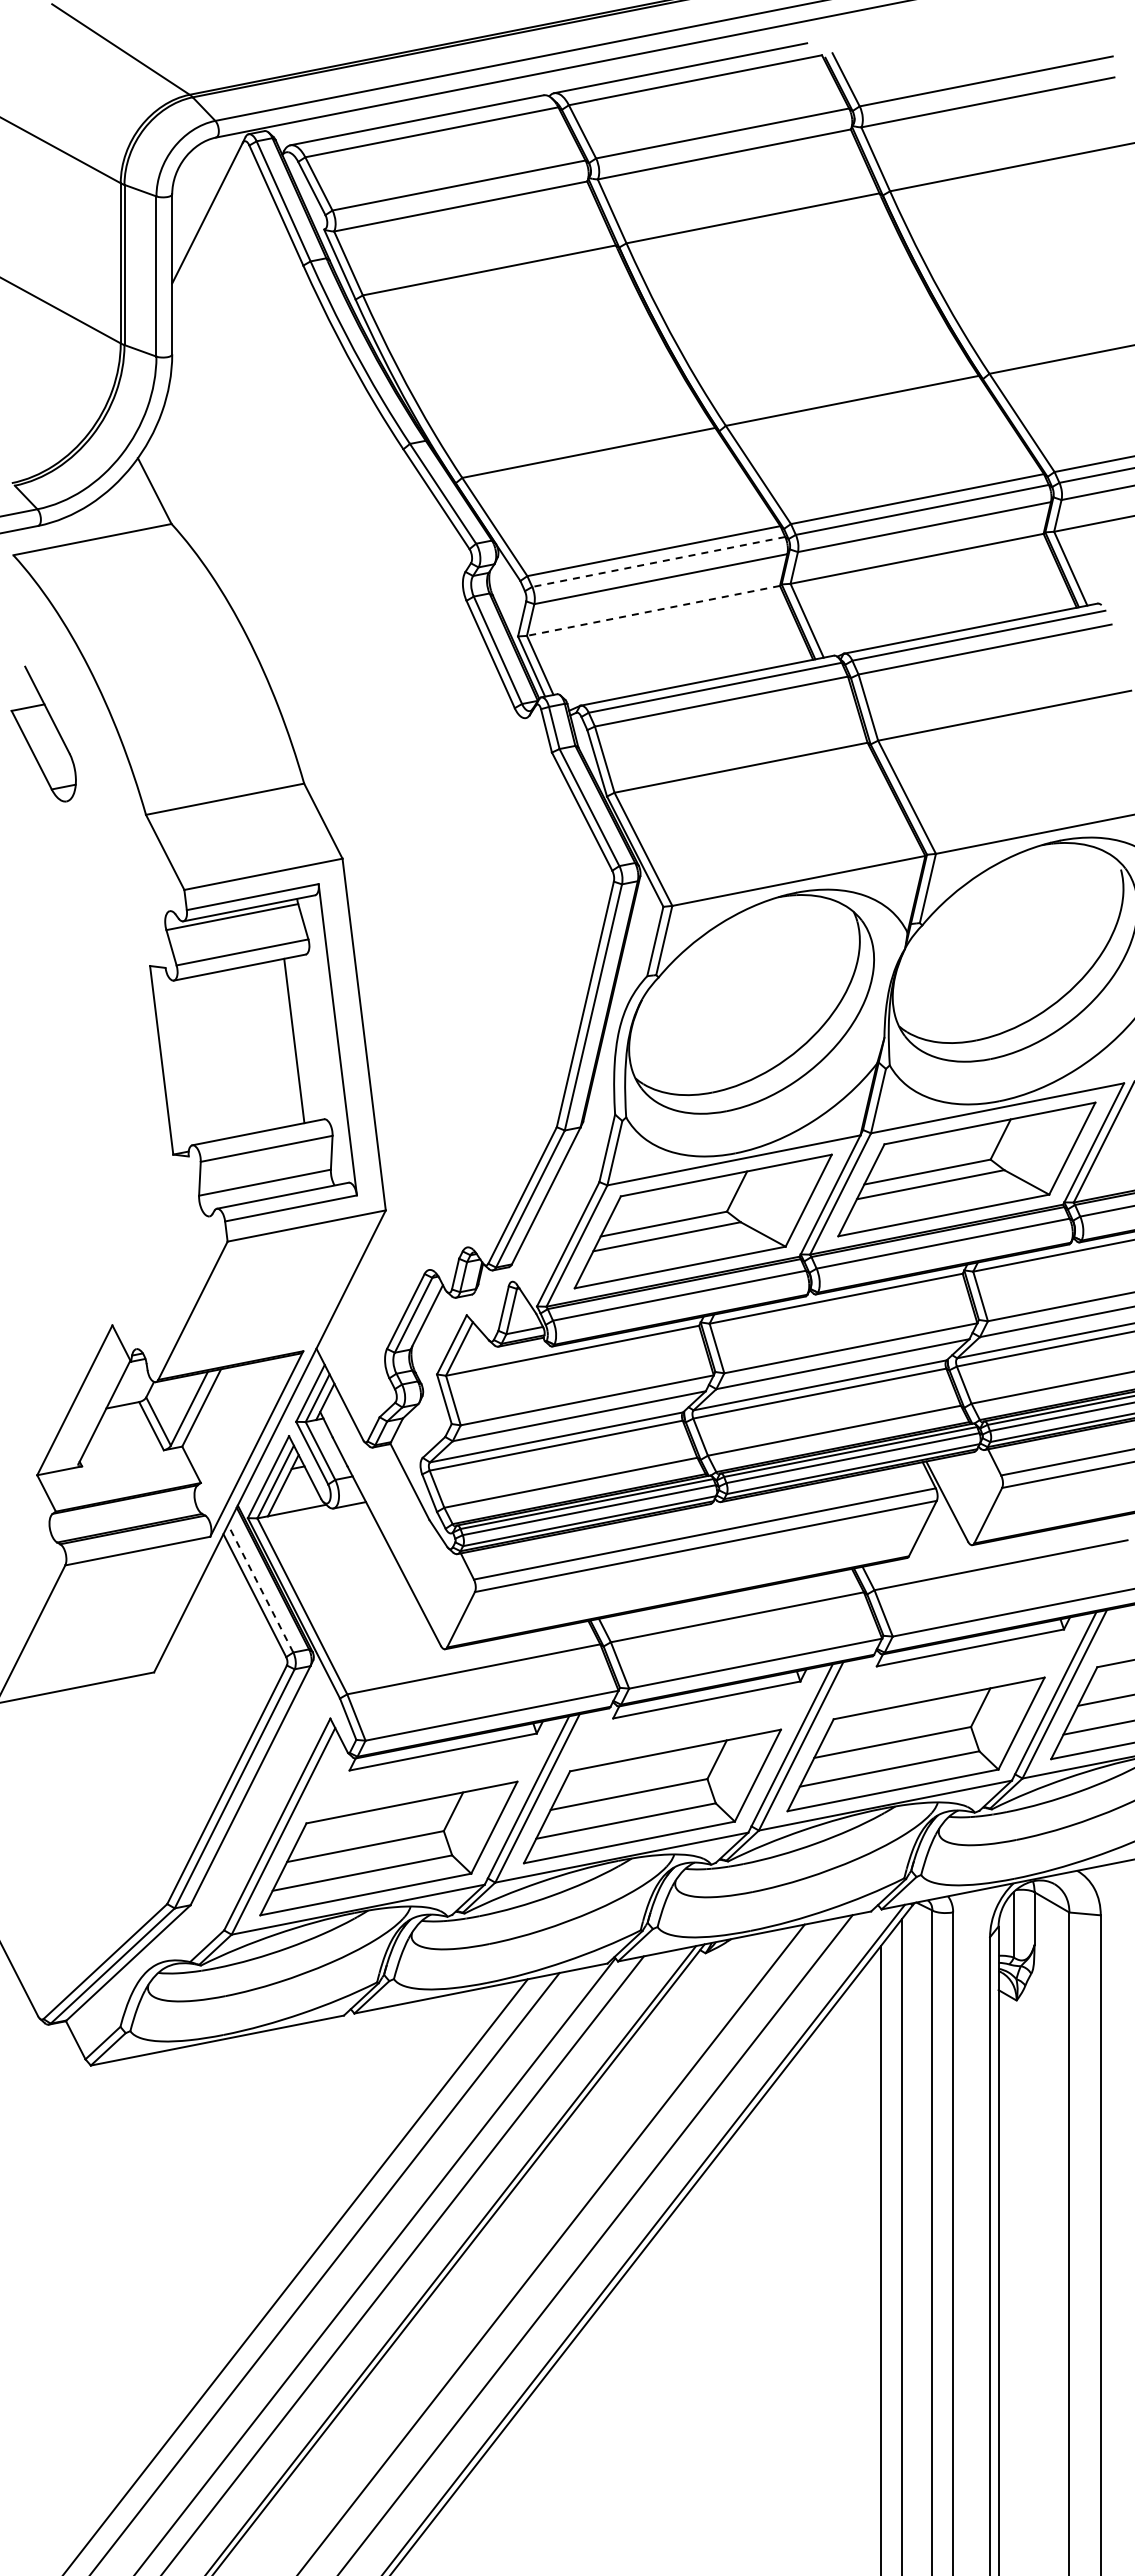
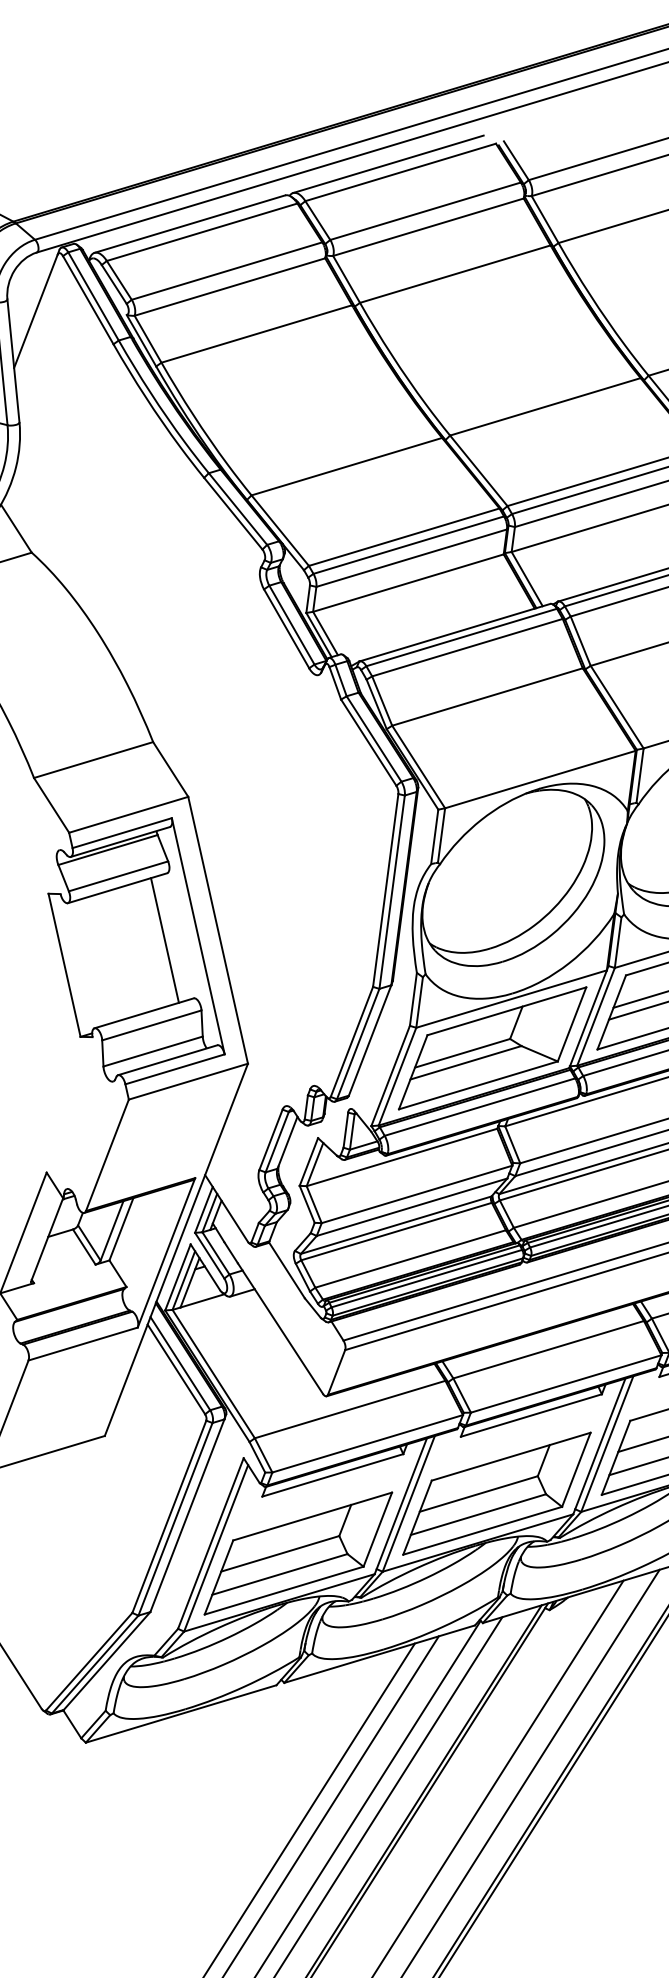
line: (658, 561) -> (408, 544), dashed -> solid
line: (653, 610) -> (408, 582), dashed -> solid
line: (260, 1588) -> (180, 1363), dashed -> solid

